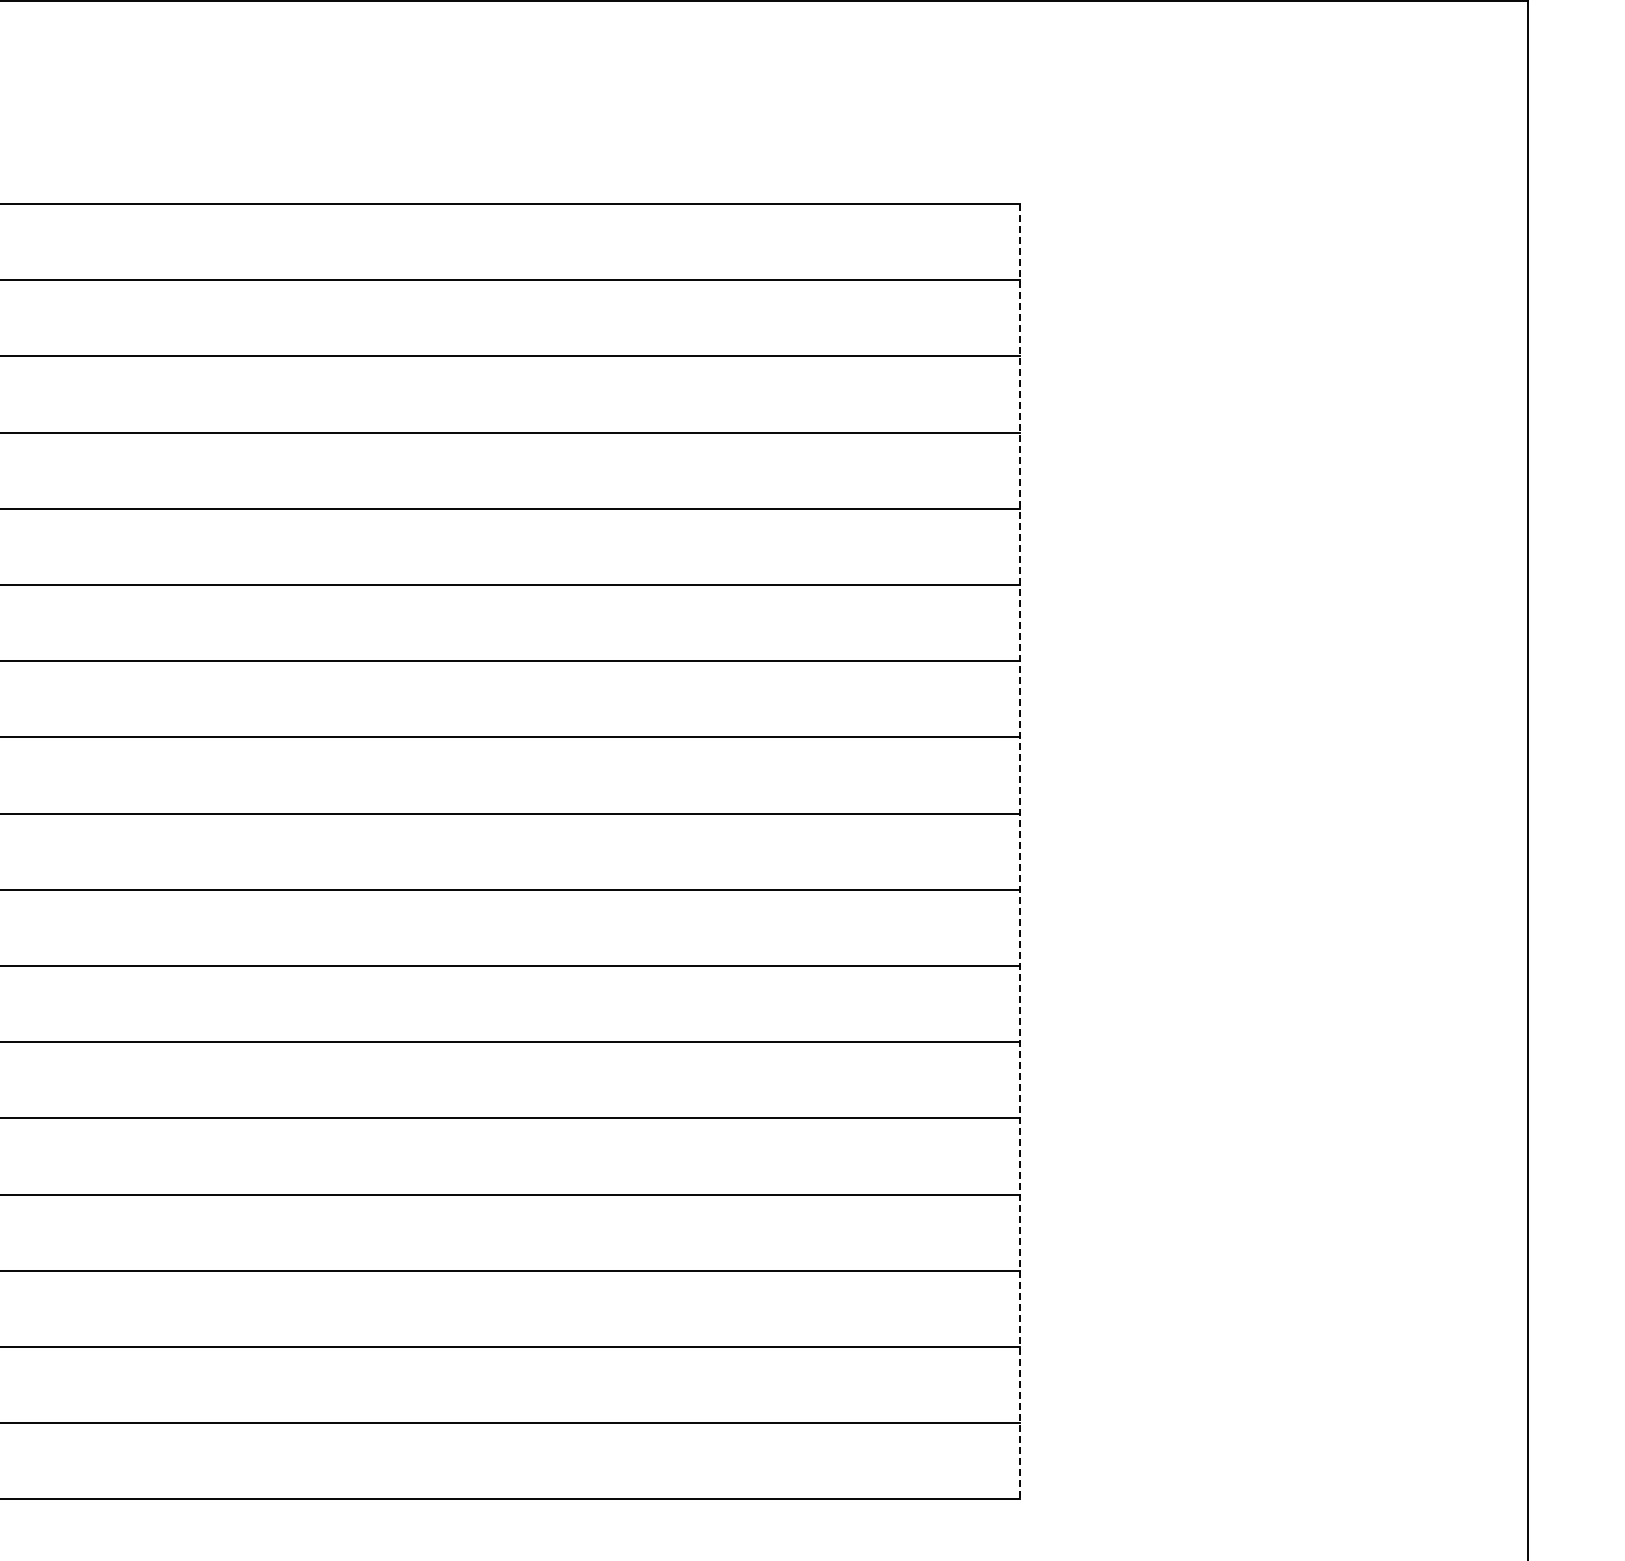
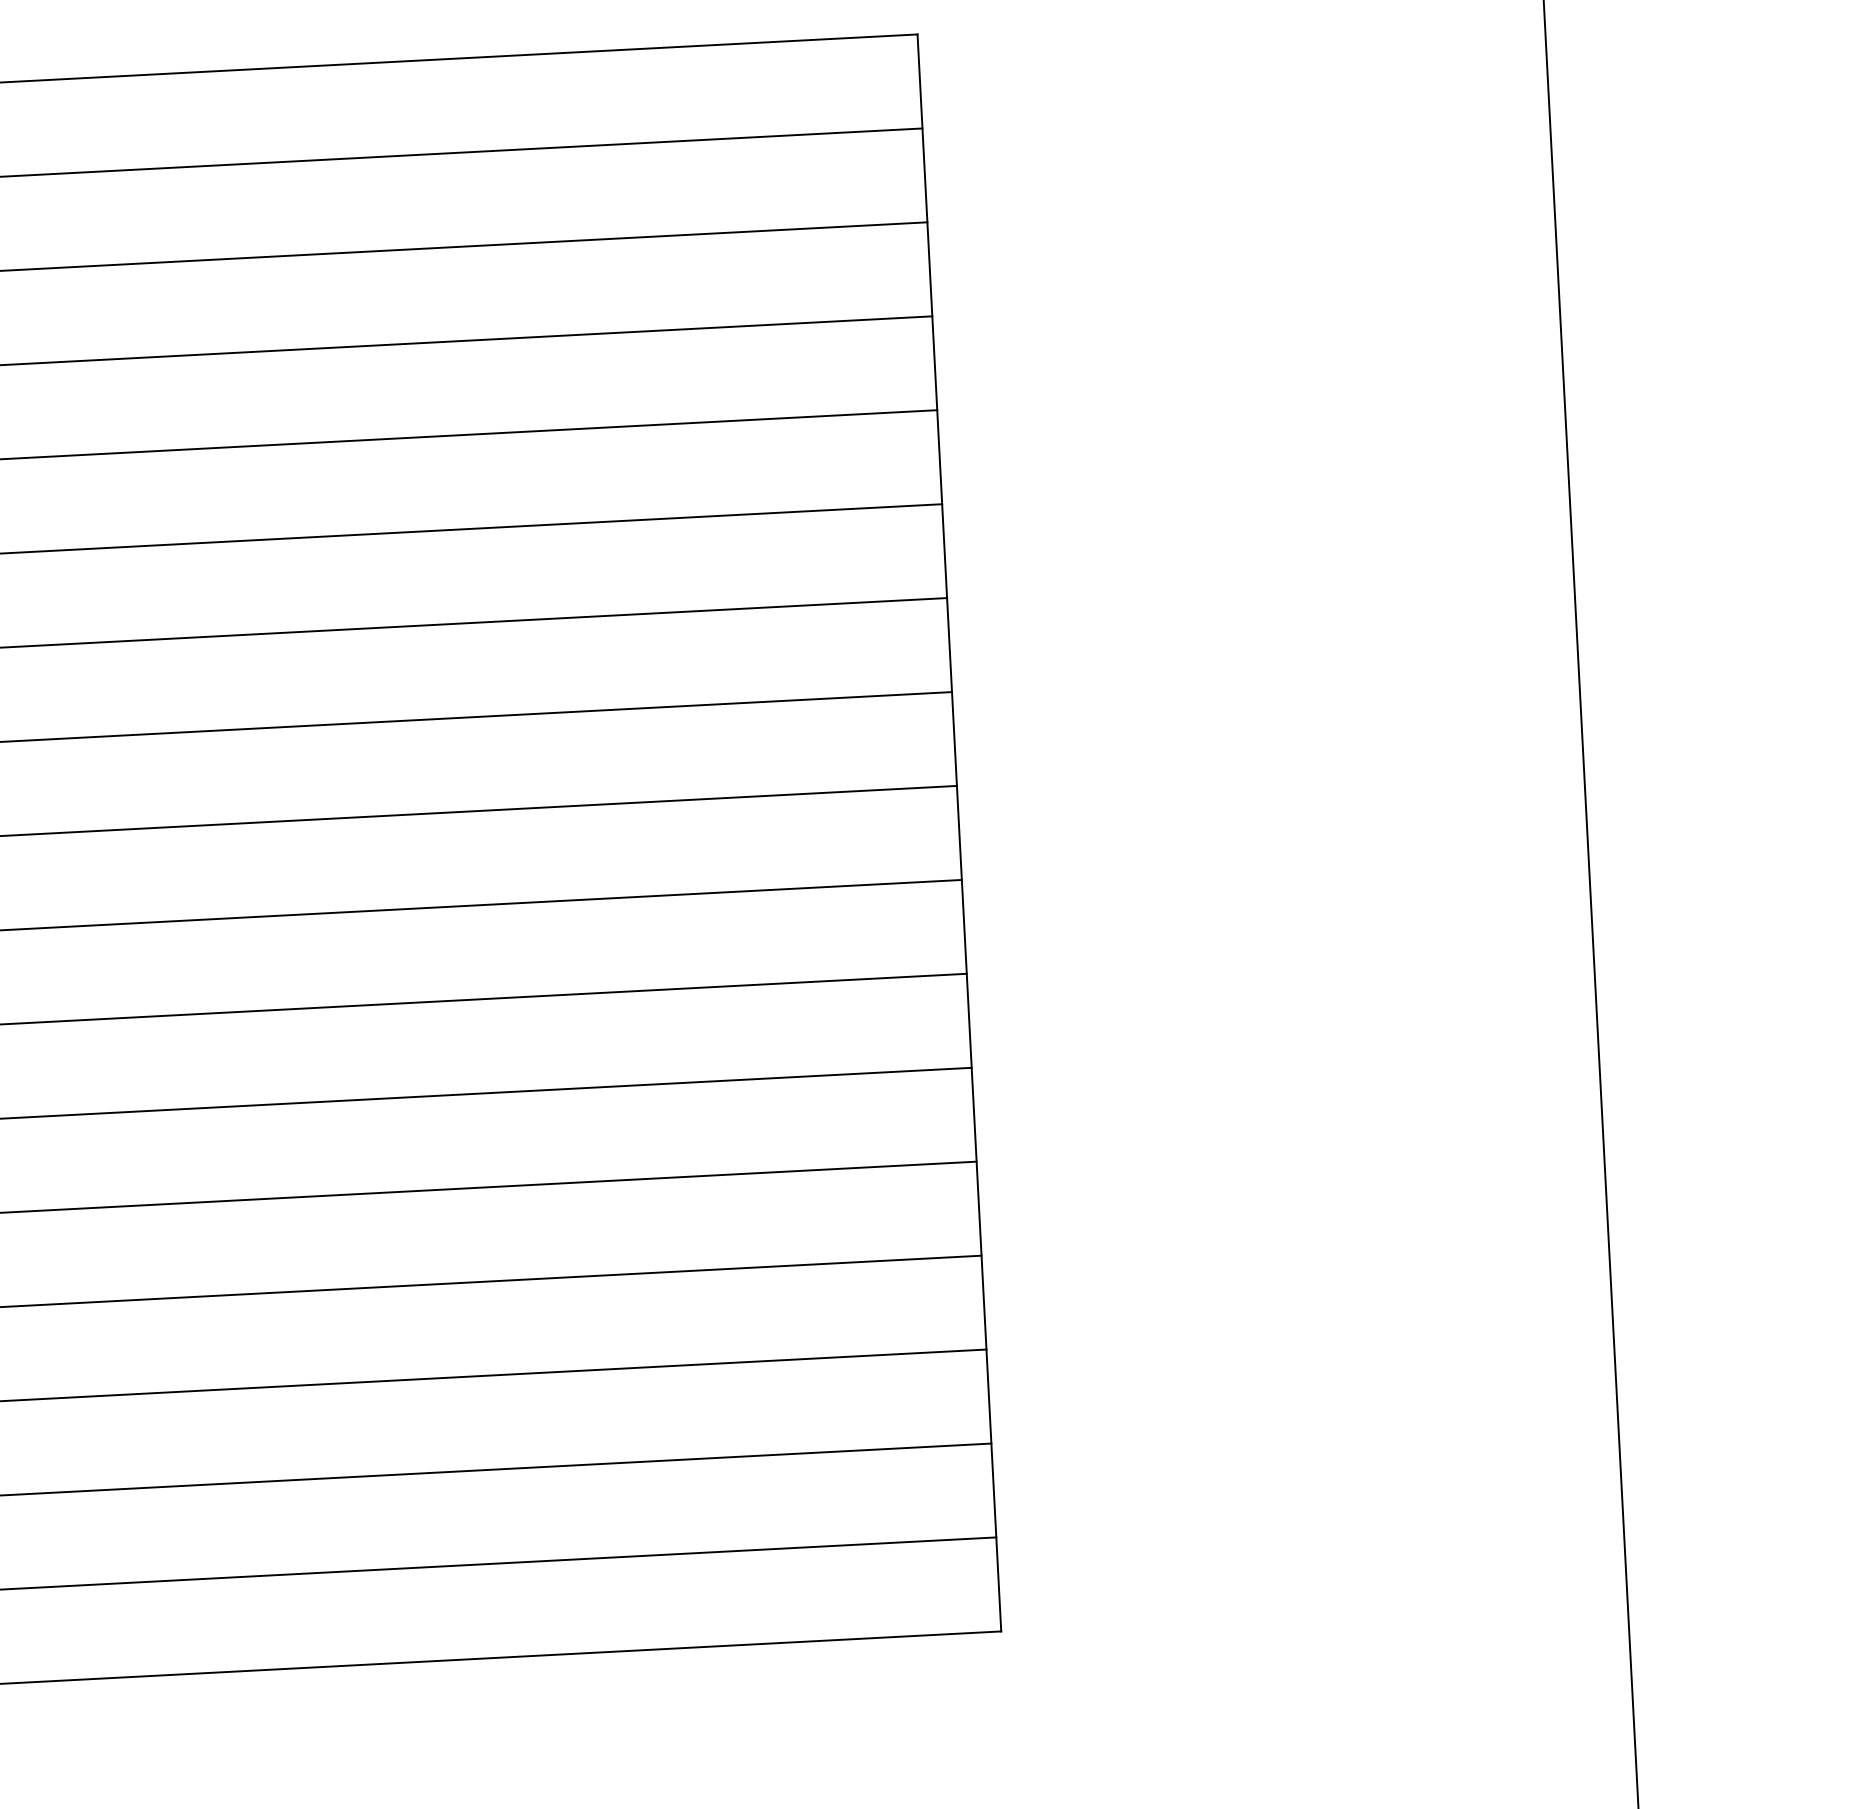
line: (1020, 851) -> (959, 832), dashed -> solid

